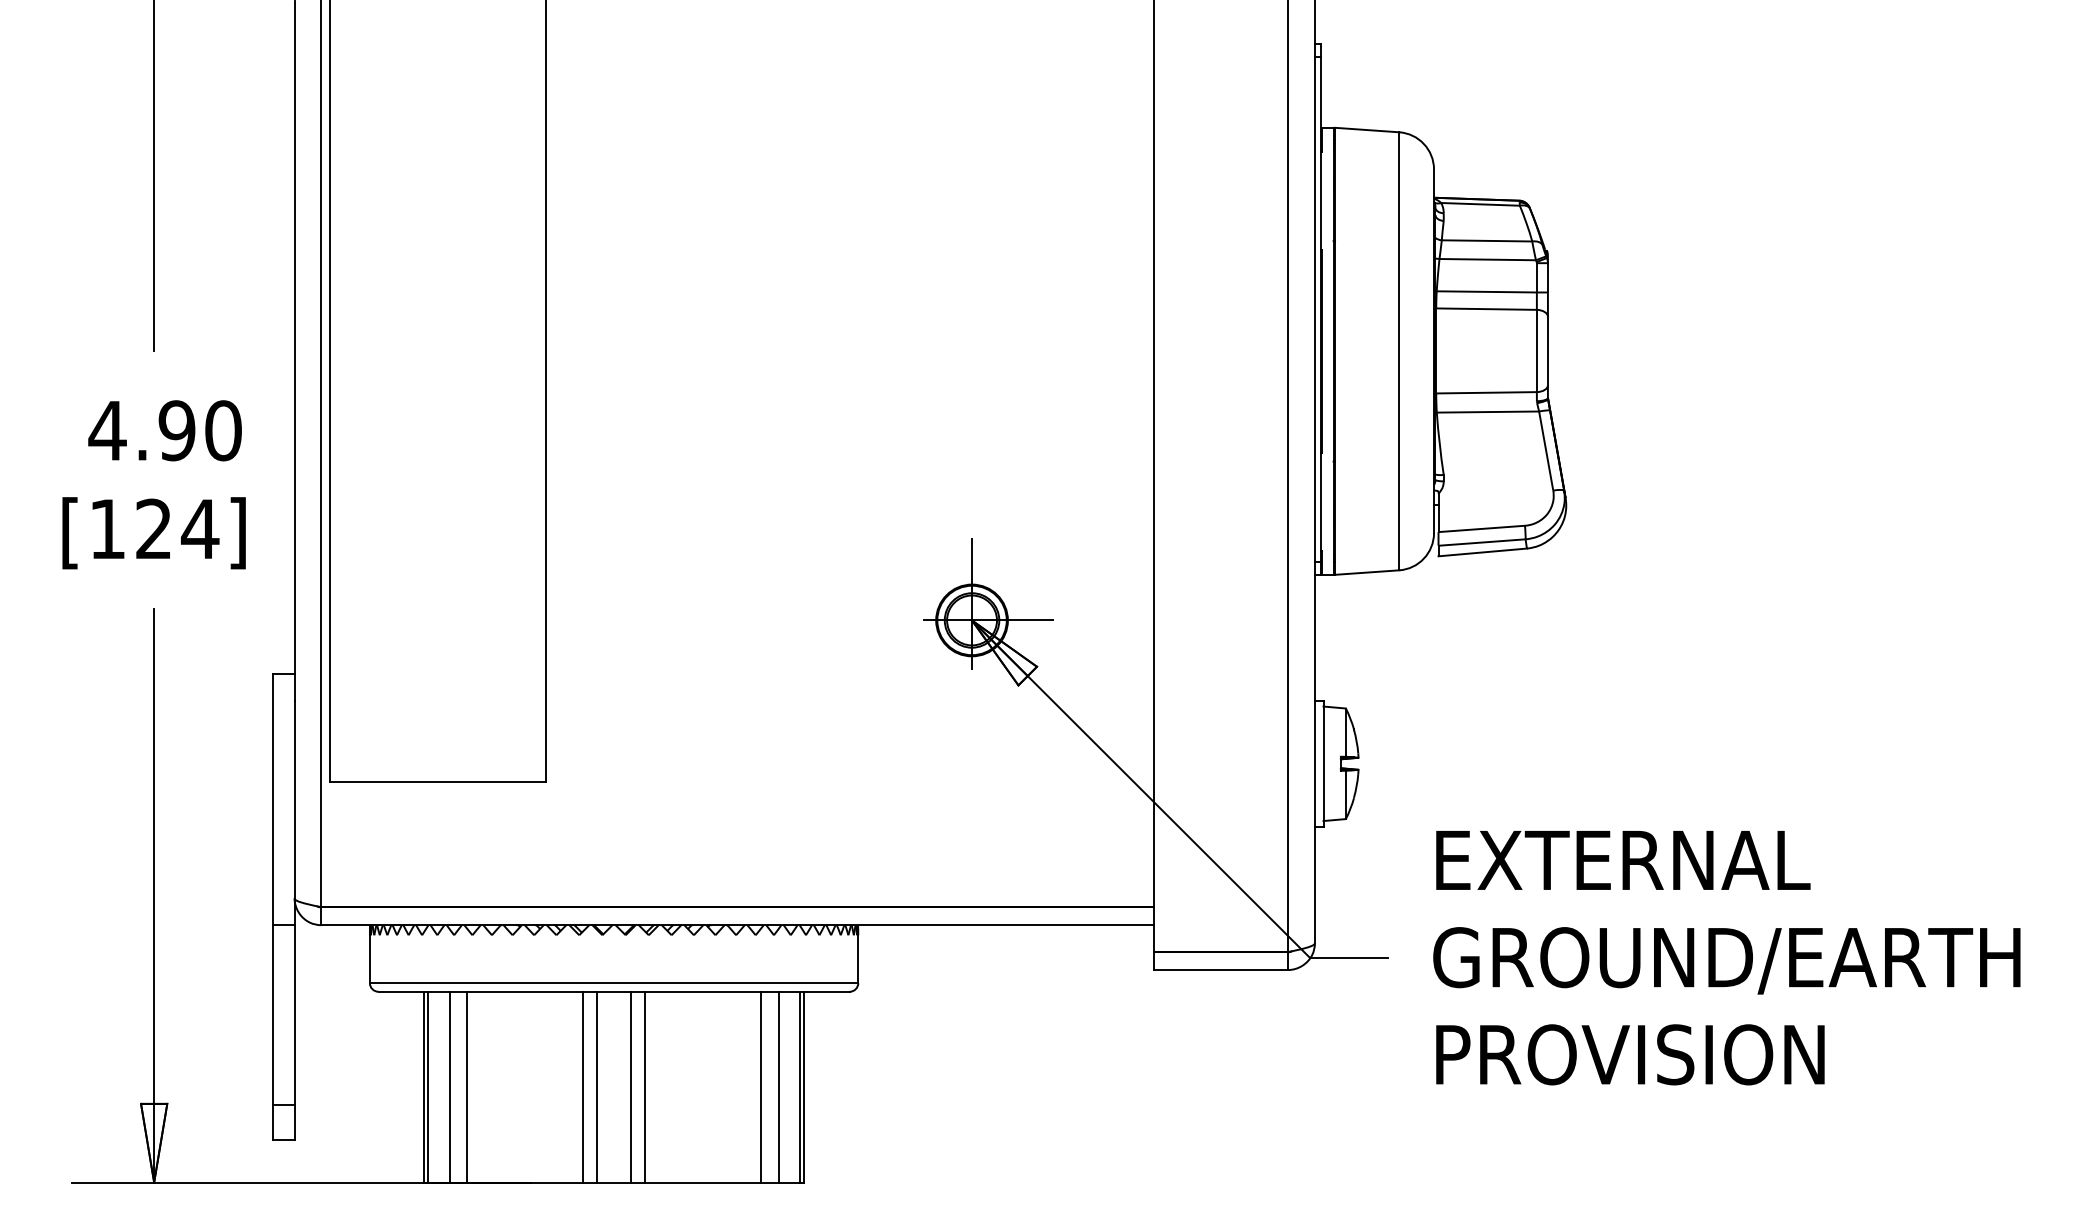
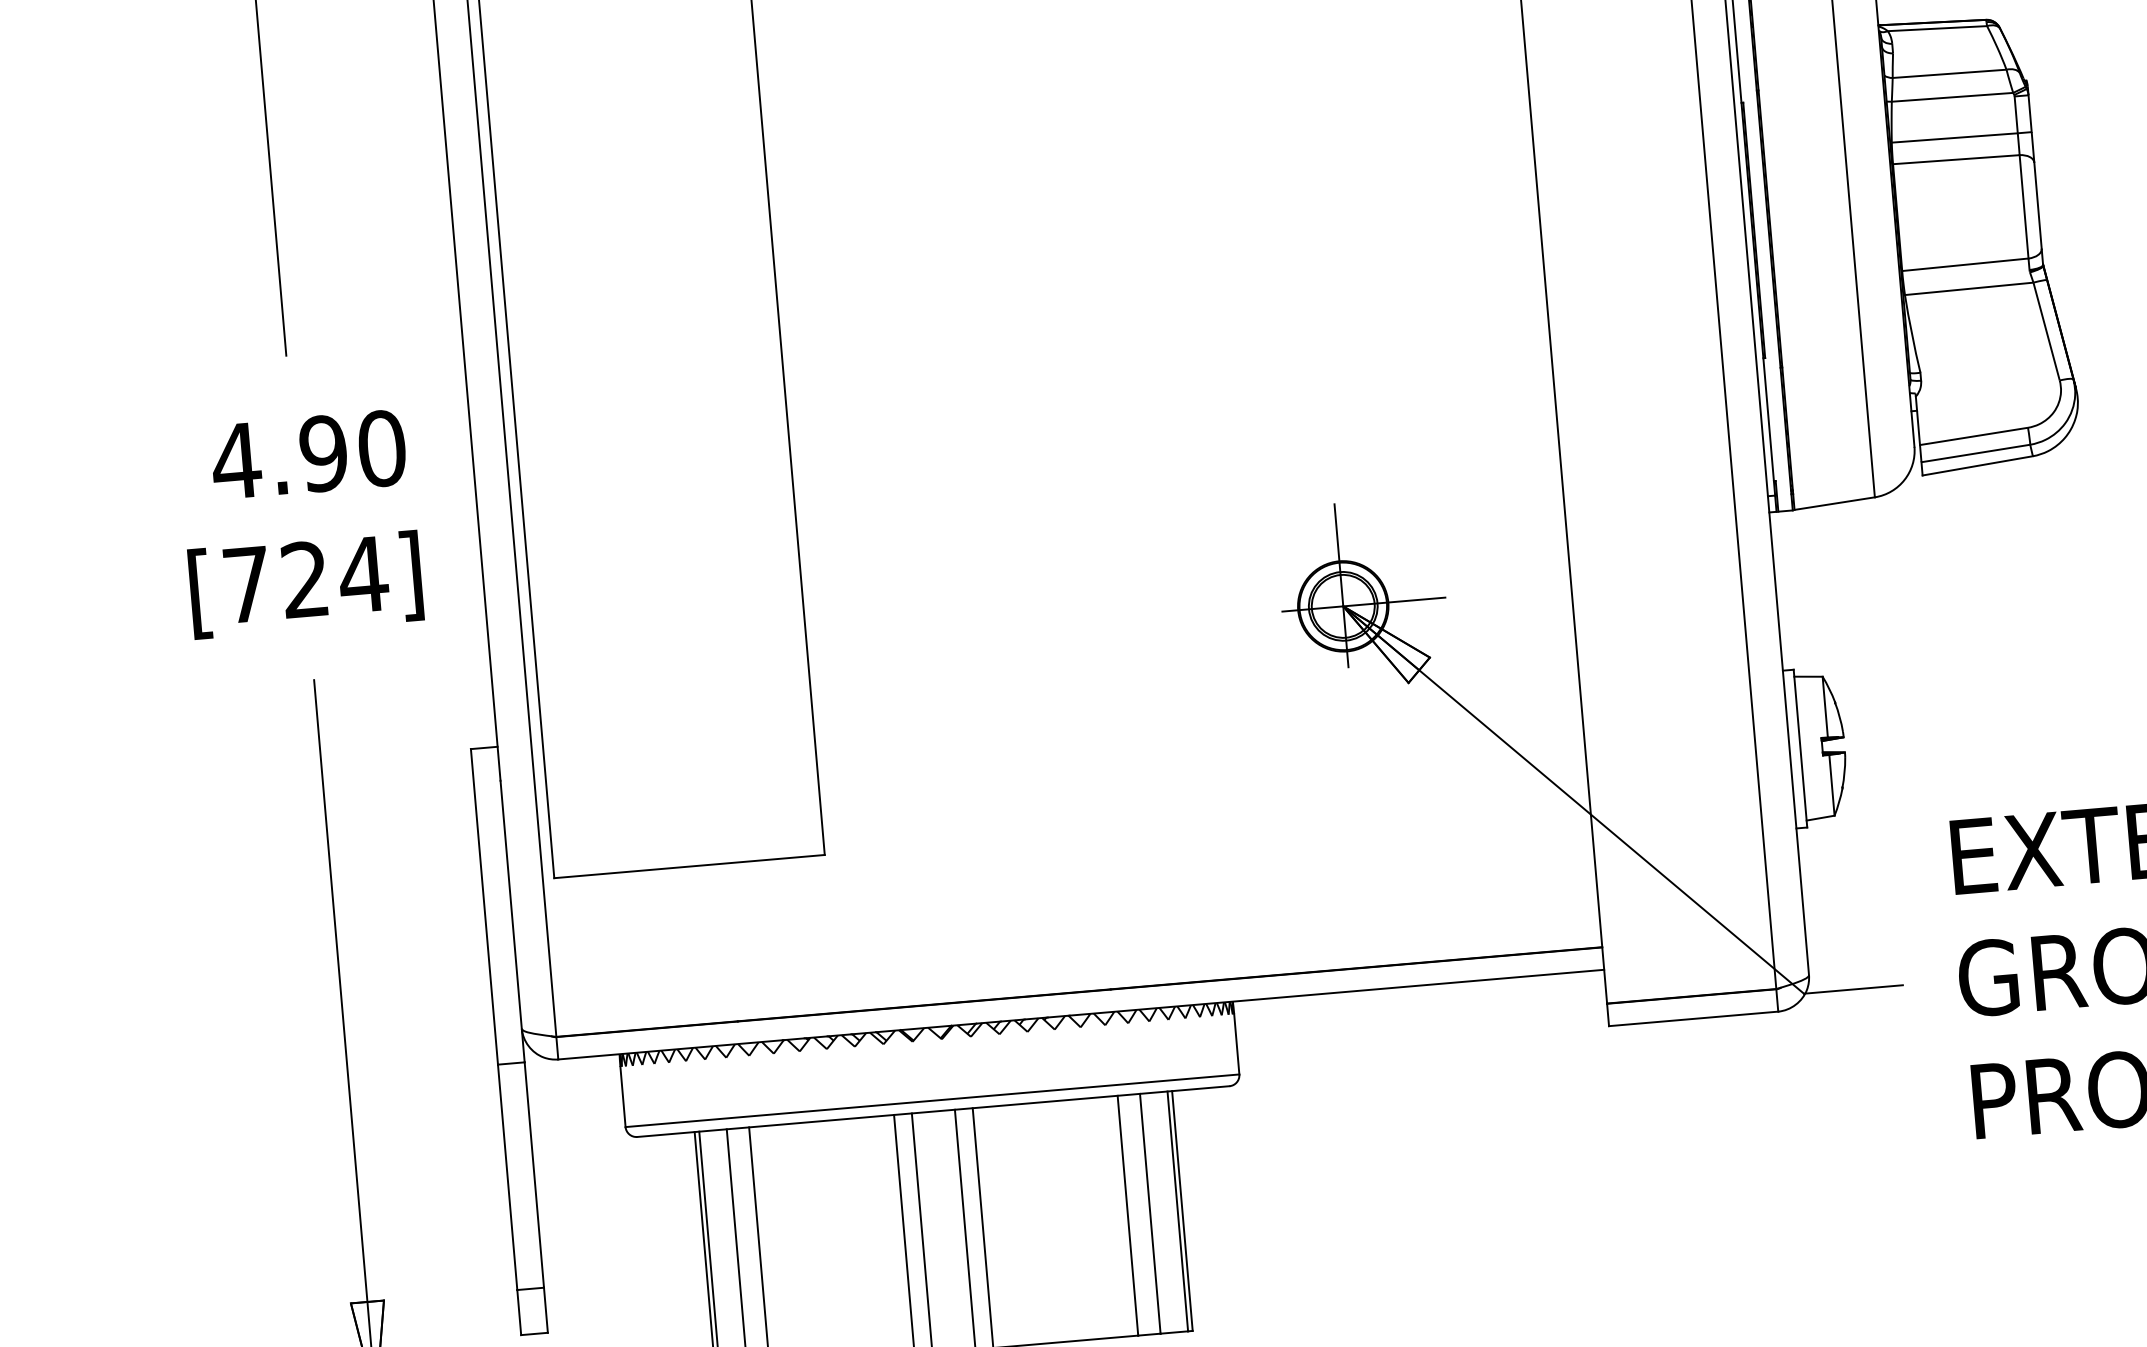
text: (107, 528) -> (246, 583), [124] -> [724]

